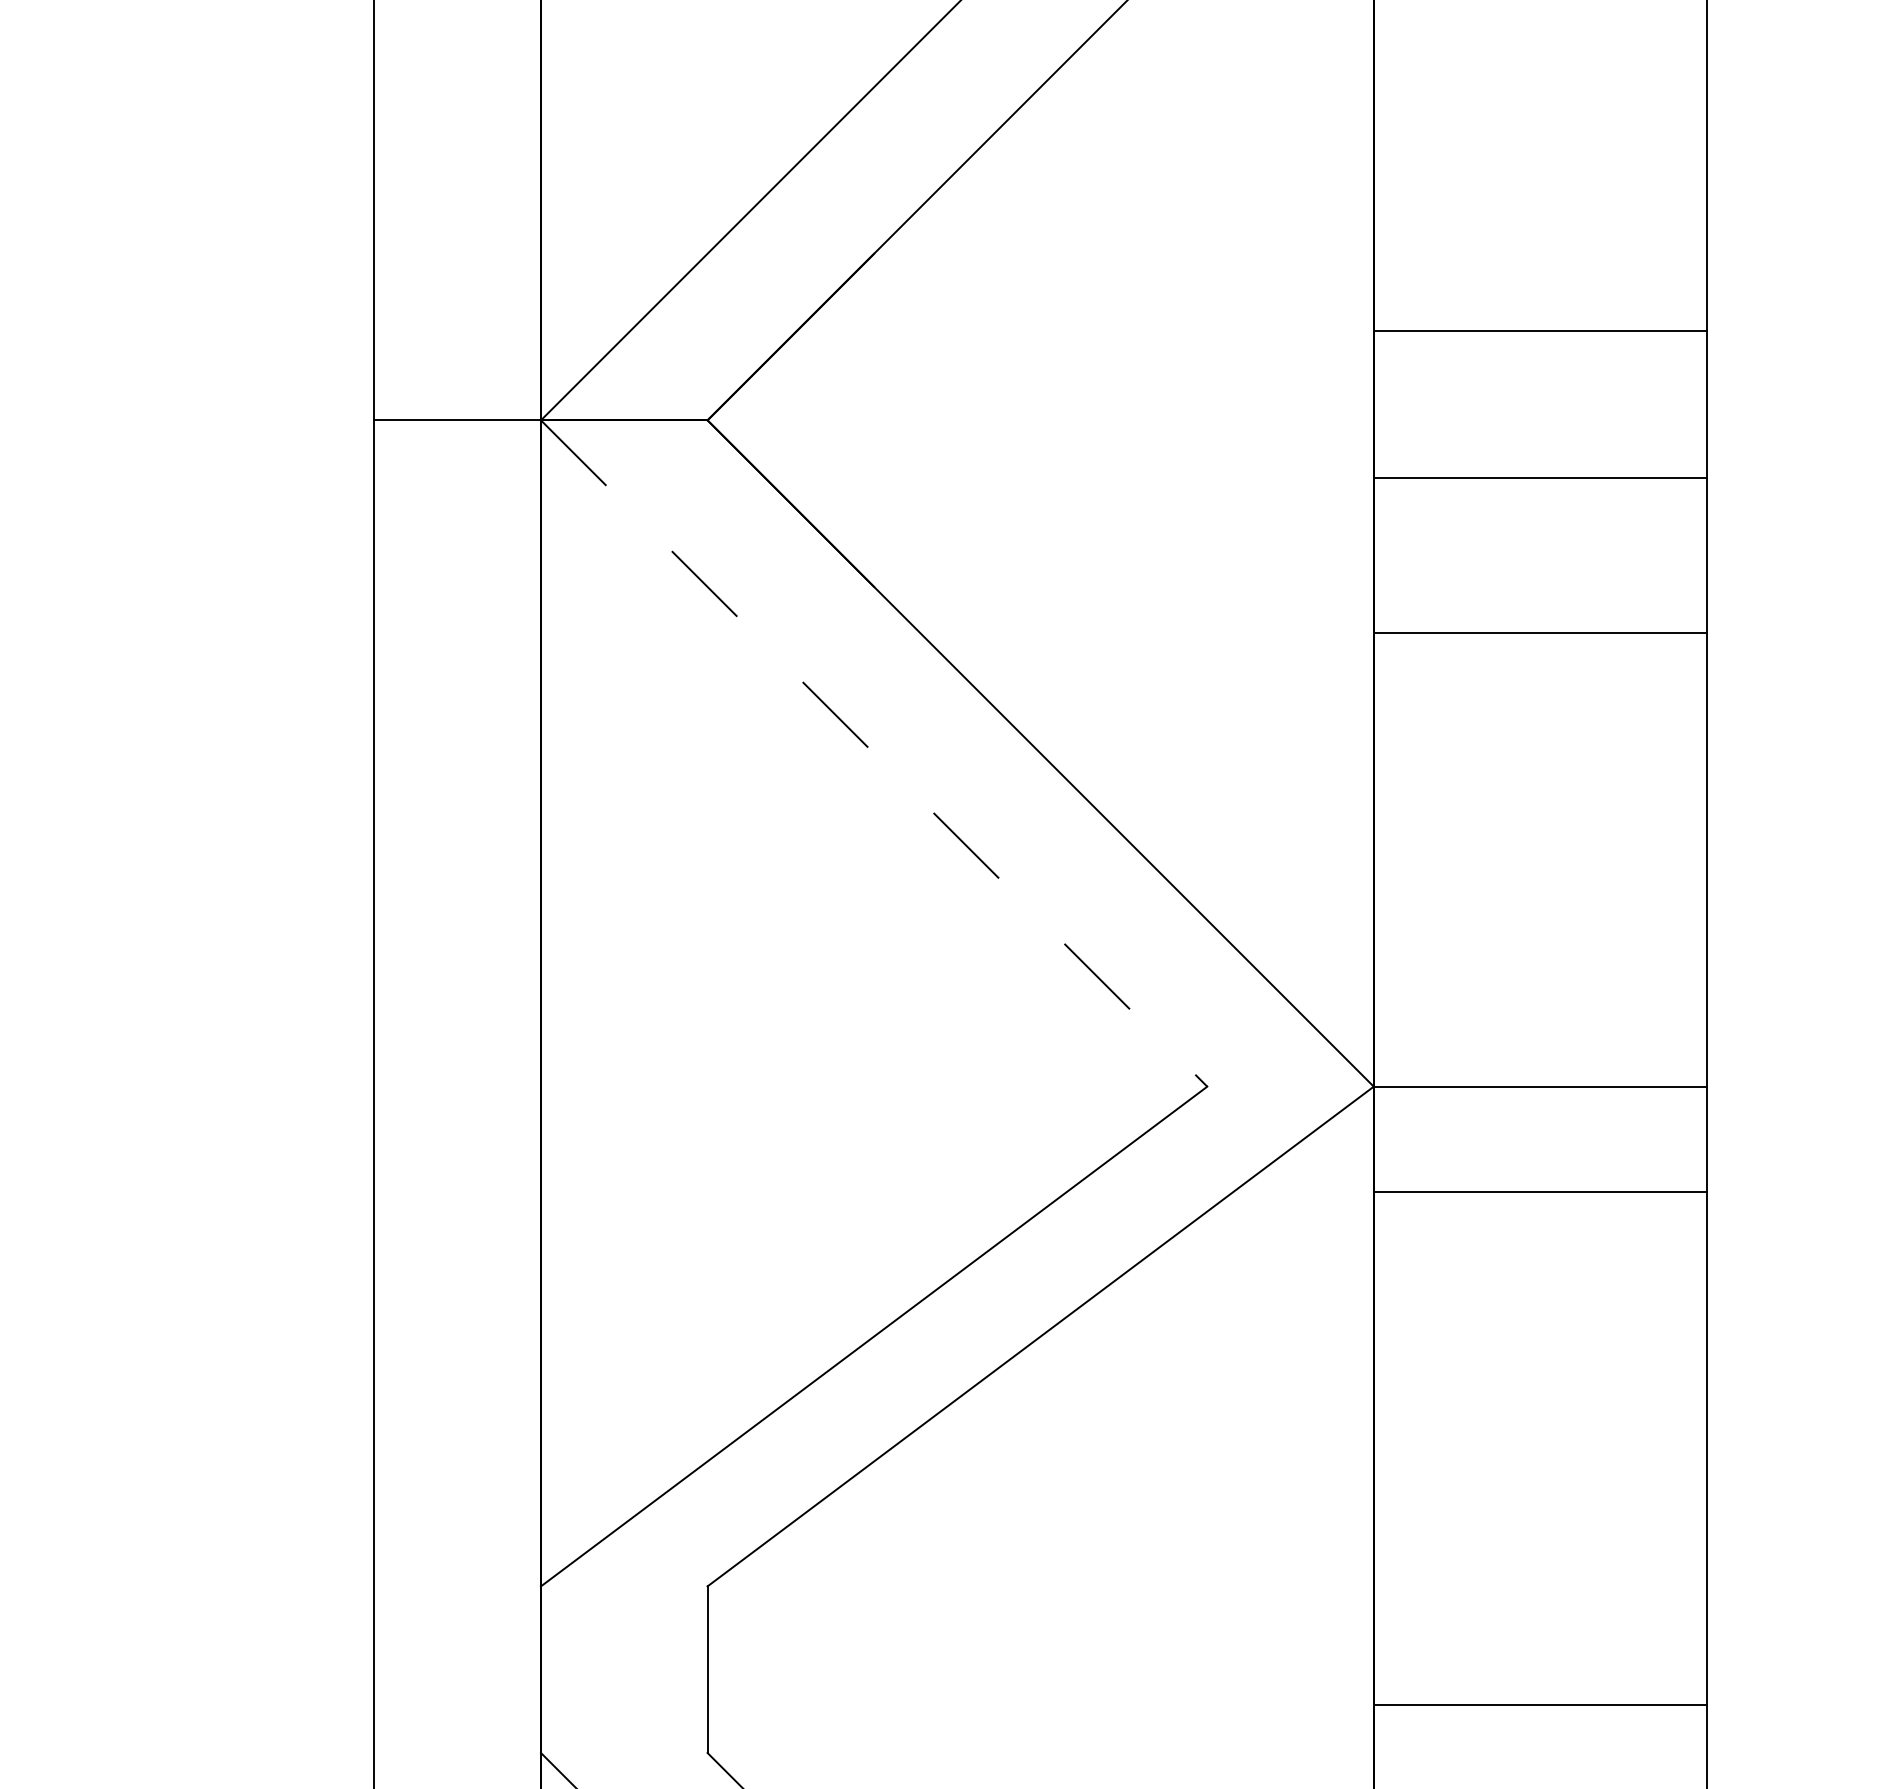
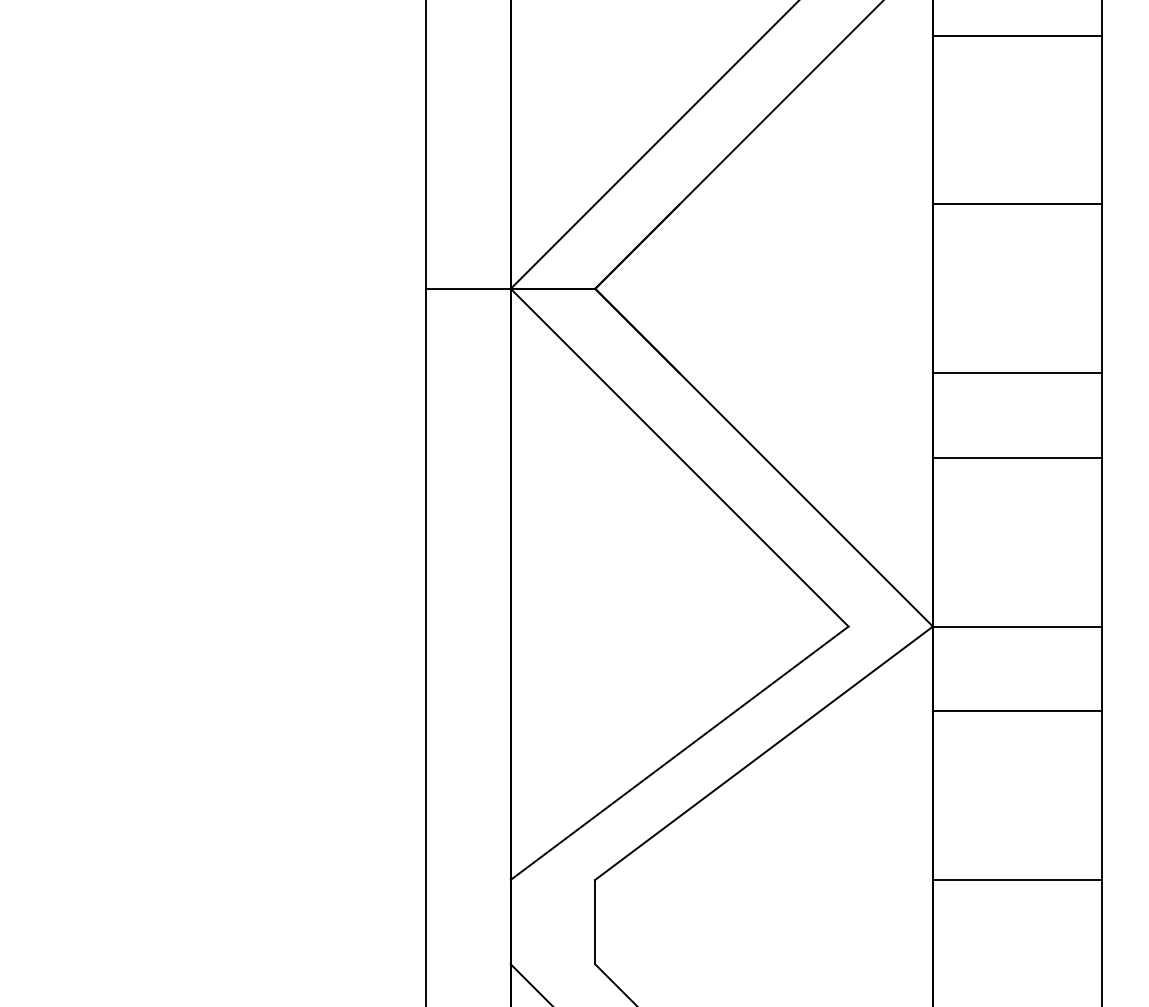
line: (1538, 330) -> (1016, 204), moved
line: (1538, 478) -> (1016, 373), moved
line: (1538, 632) -> (1016, 457), moved
line: (873, 753) -> (679, 457), dashed -> solid
line: (1538, 1193) -> (1016, 711), moved
line: (1538, 1703) -> (1016, 879), moved

